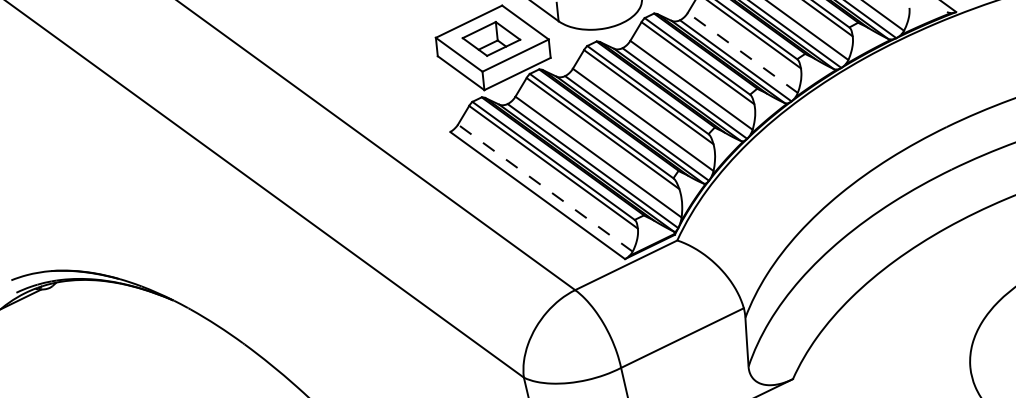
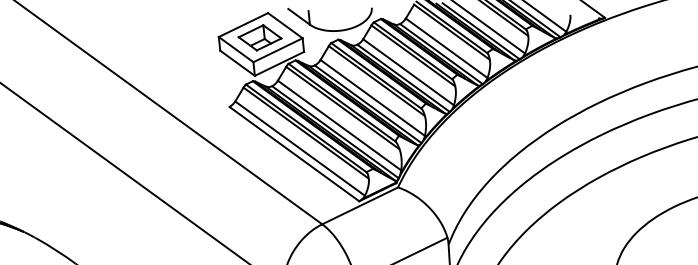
line: (742, 52) -> (446, 47), dashed -> solid
line: (545, 188) -> (300, 148), dashed -> solid

